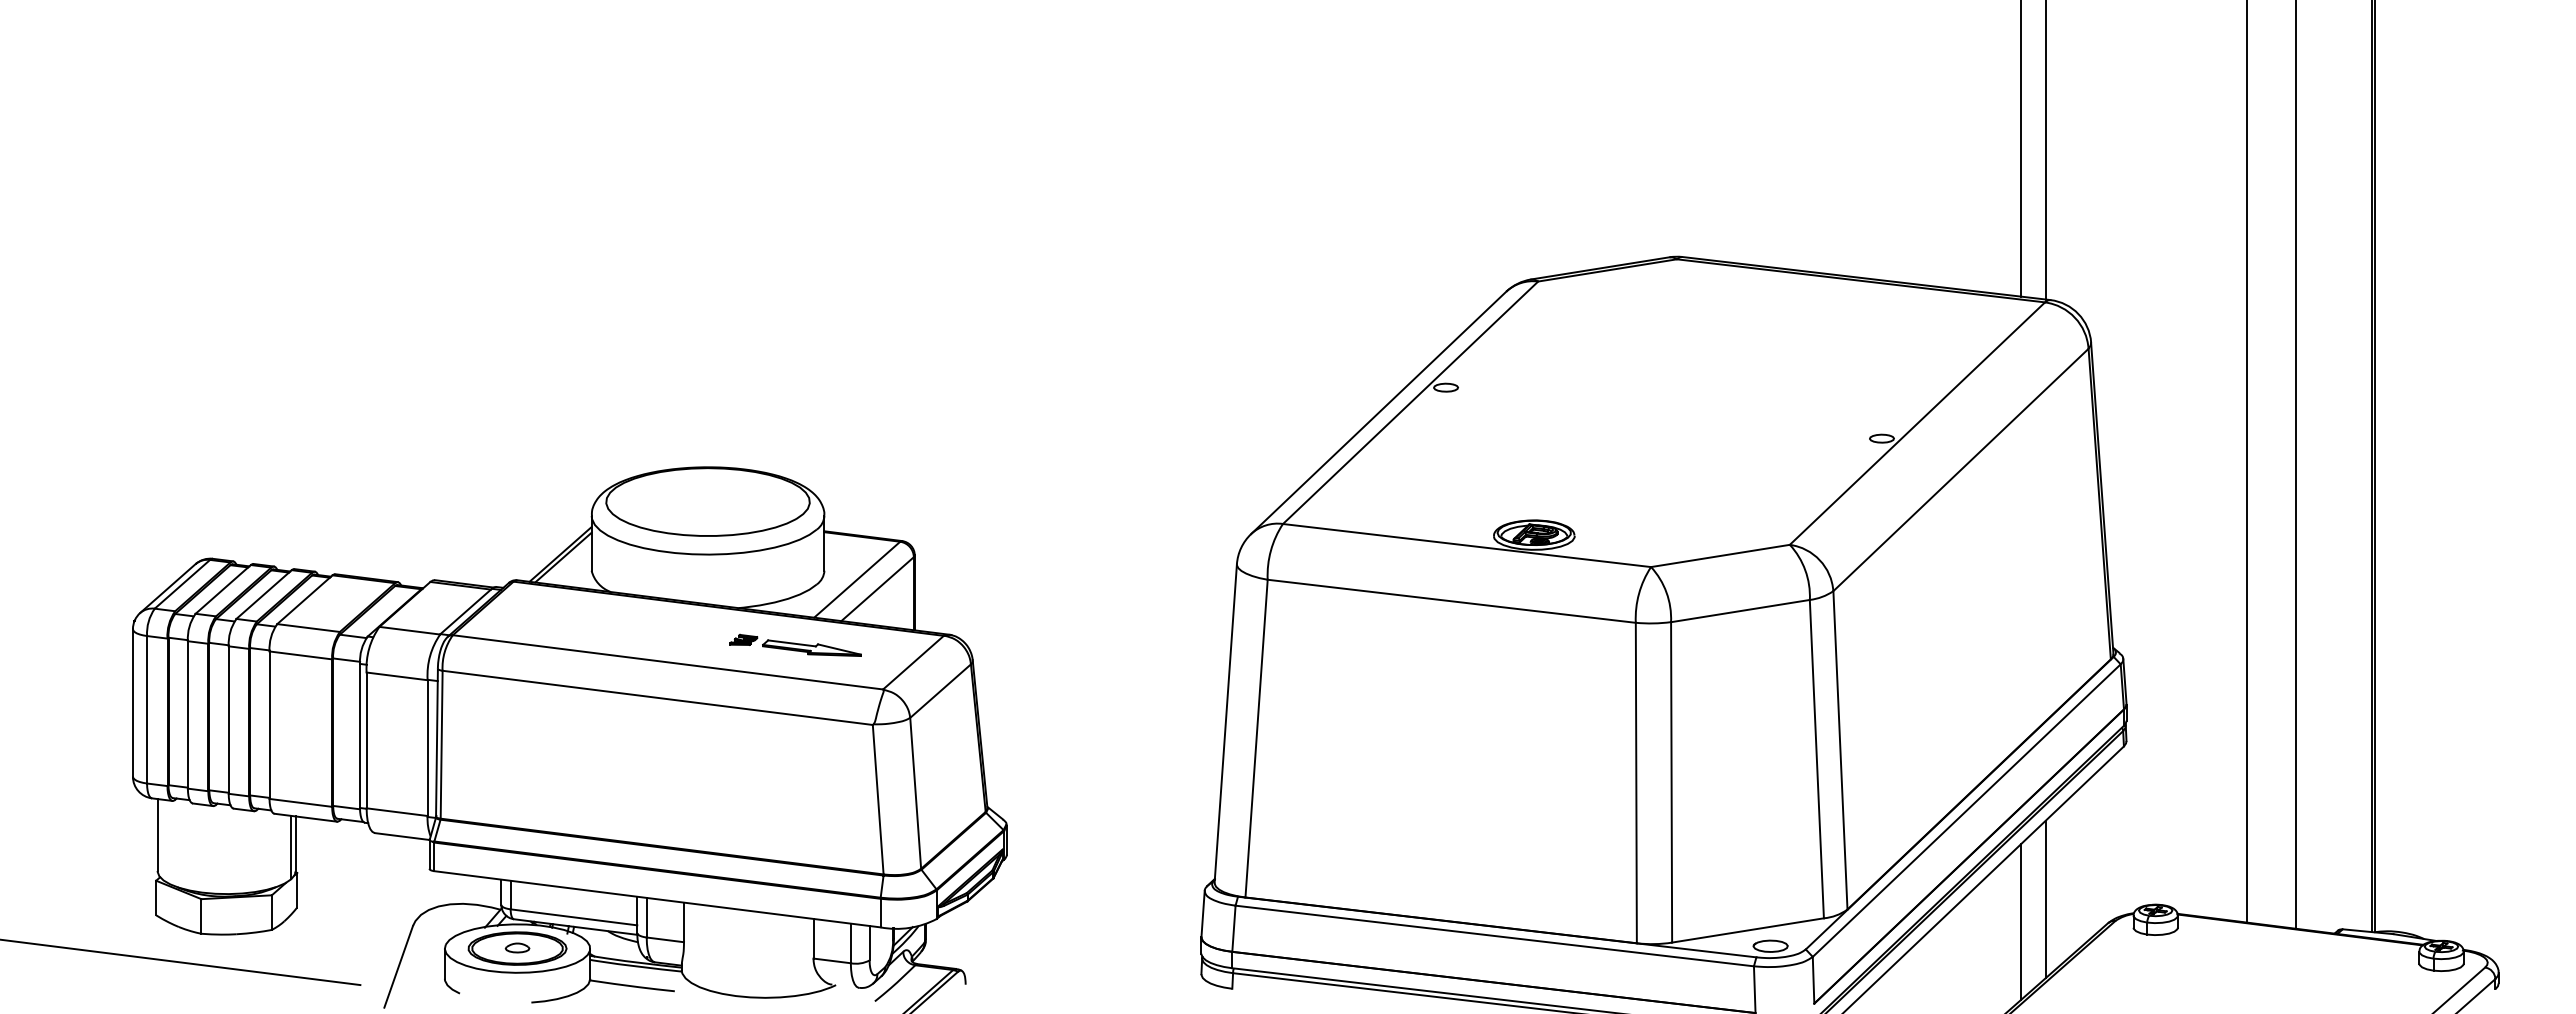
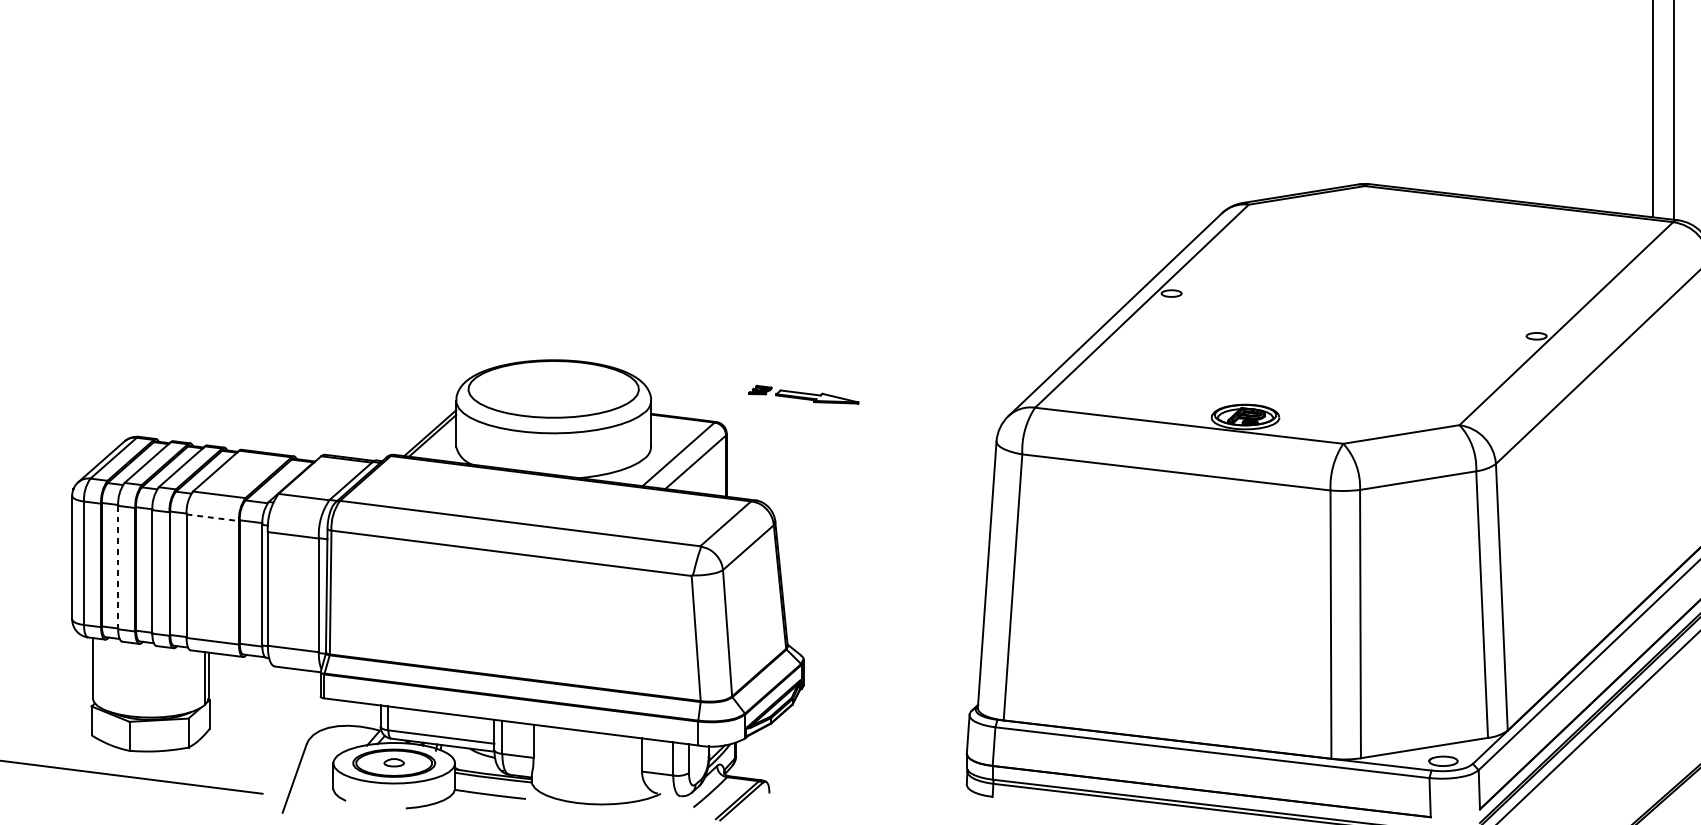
part: (795, 644) -> (803, 393), moved
line: (300, 655) -> (212, 517), solid -> dashed
line: (187, 714) -> (117, 567), solid -> dashed
line: (2045, 899) -> (1673, 722), removed
line: (2021, 921) -> (1653, 740), removed

